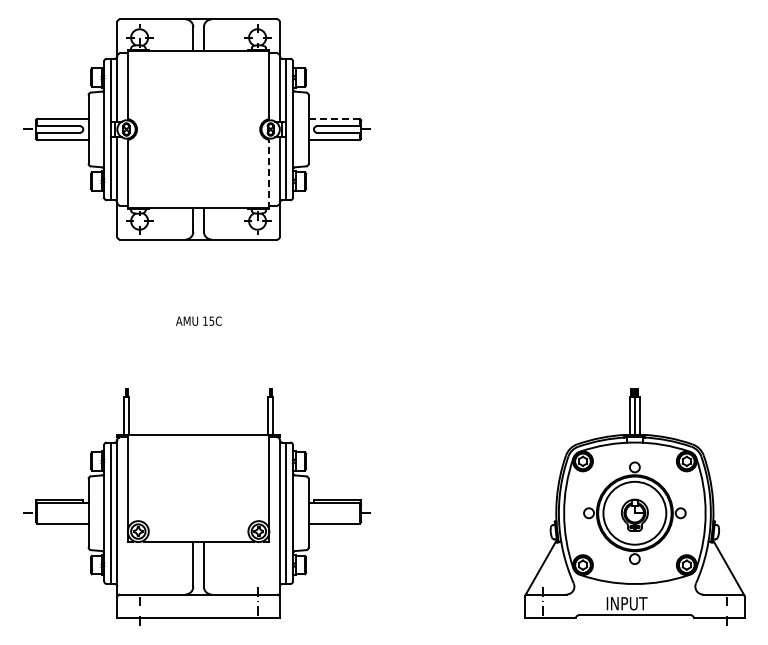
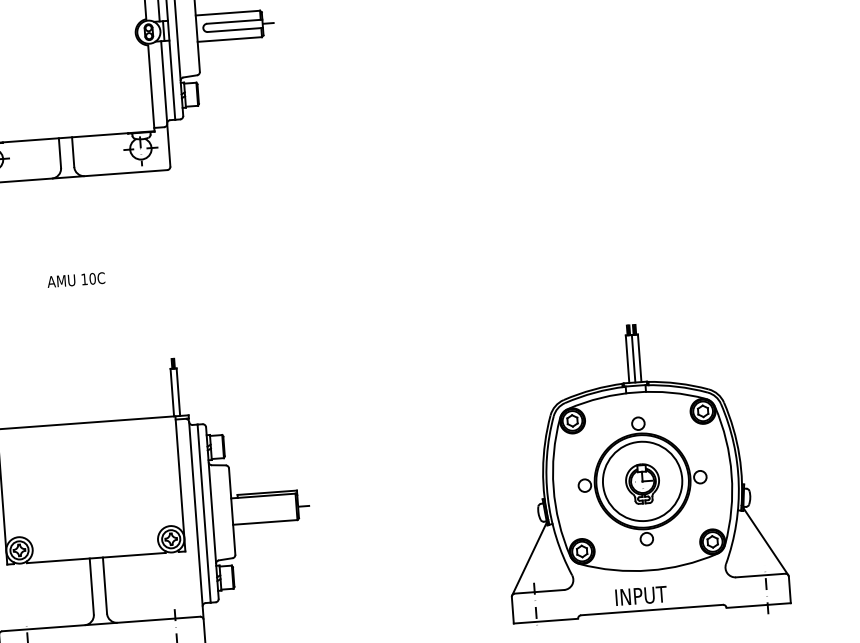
line: (334, 119) -> (228, 13), dashed -> solid
line: (269, 173) -> (151, 87), dashed -> solid
text: (211, 320) -> (92, 278), 15C -> 10C

